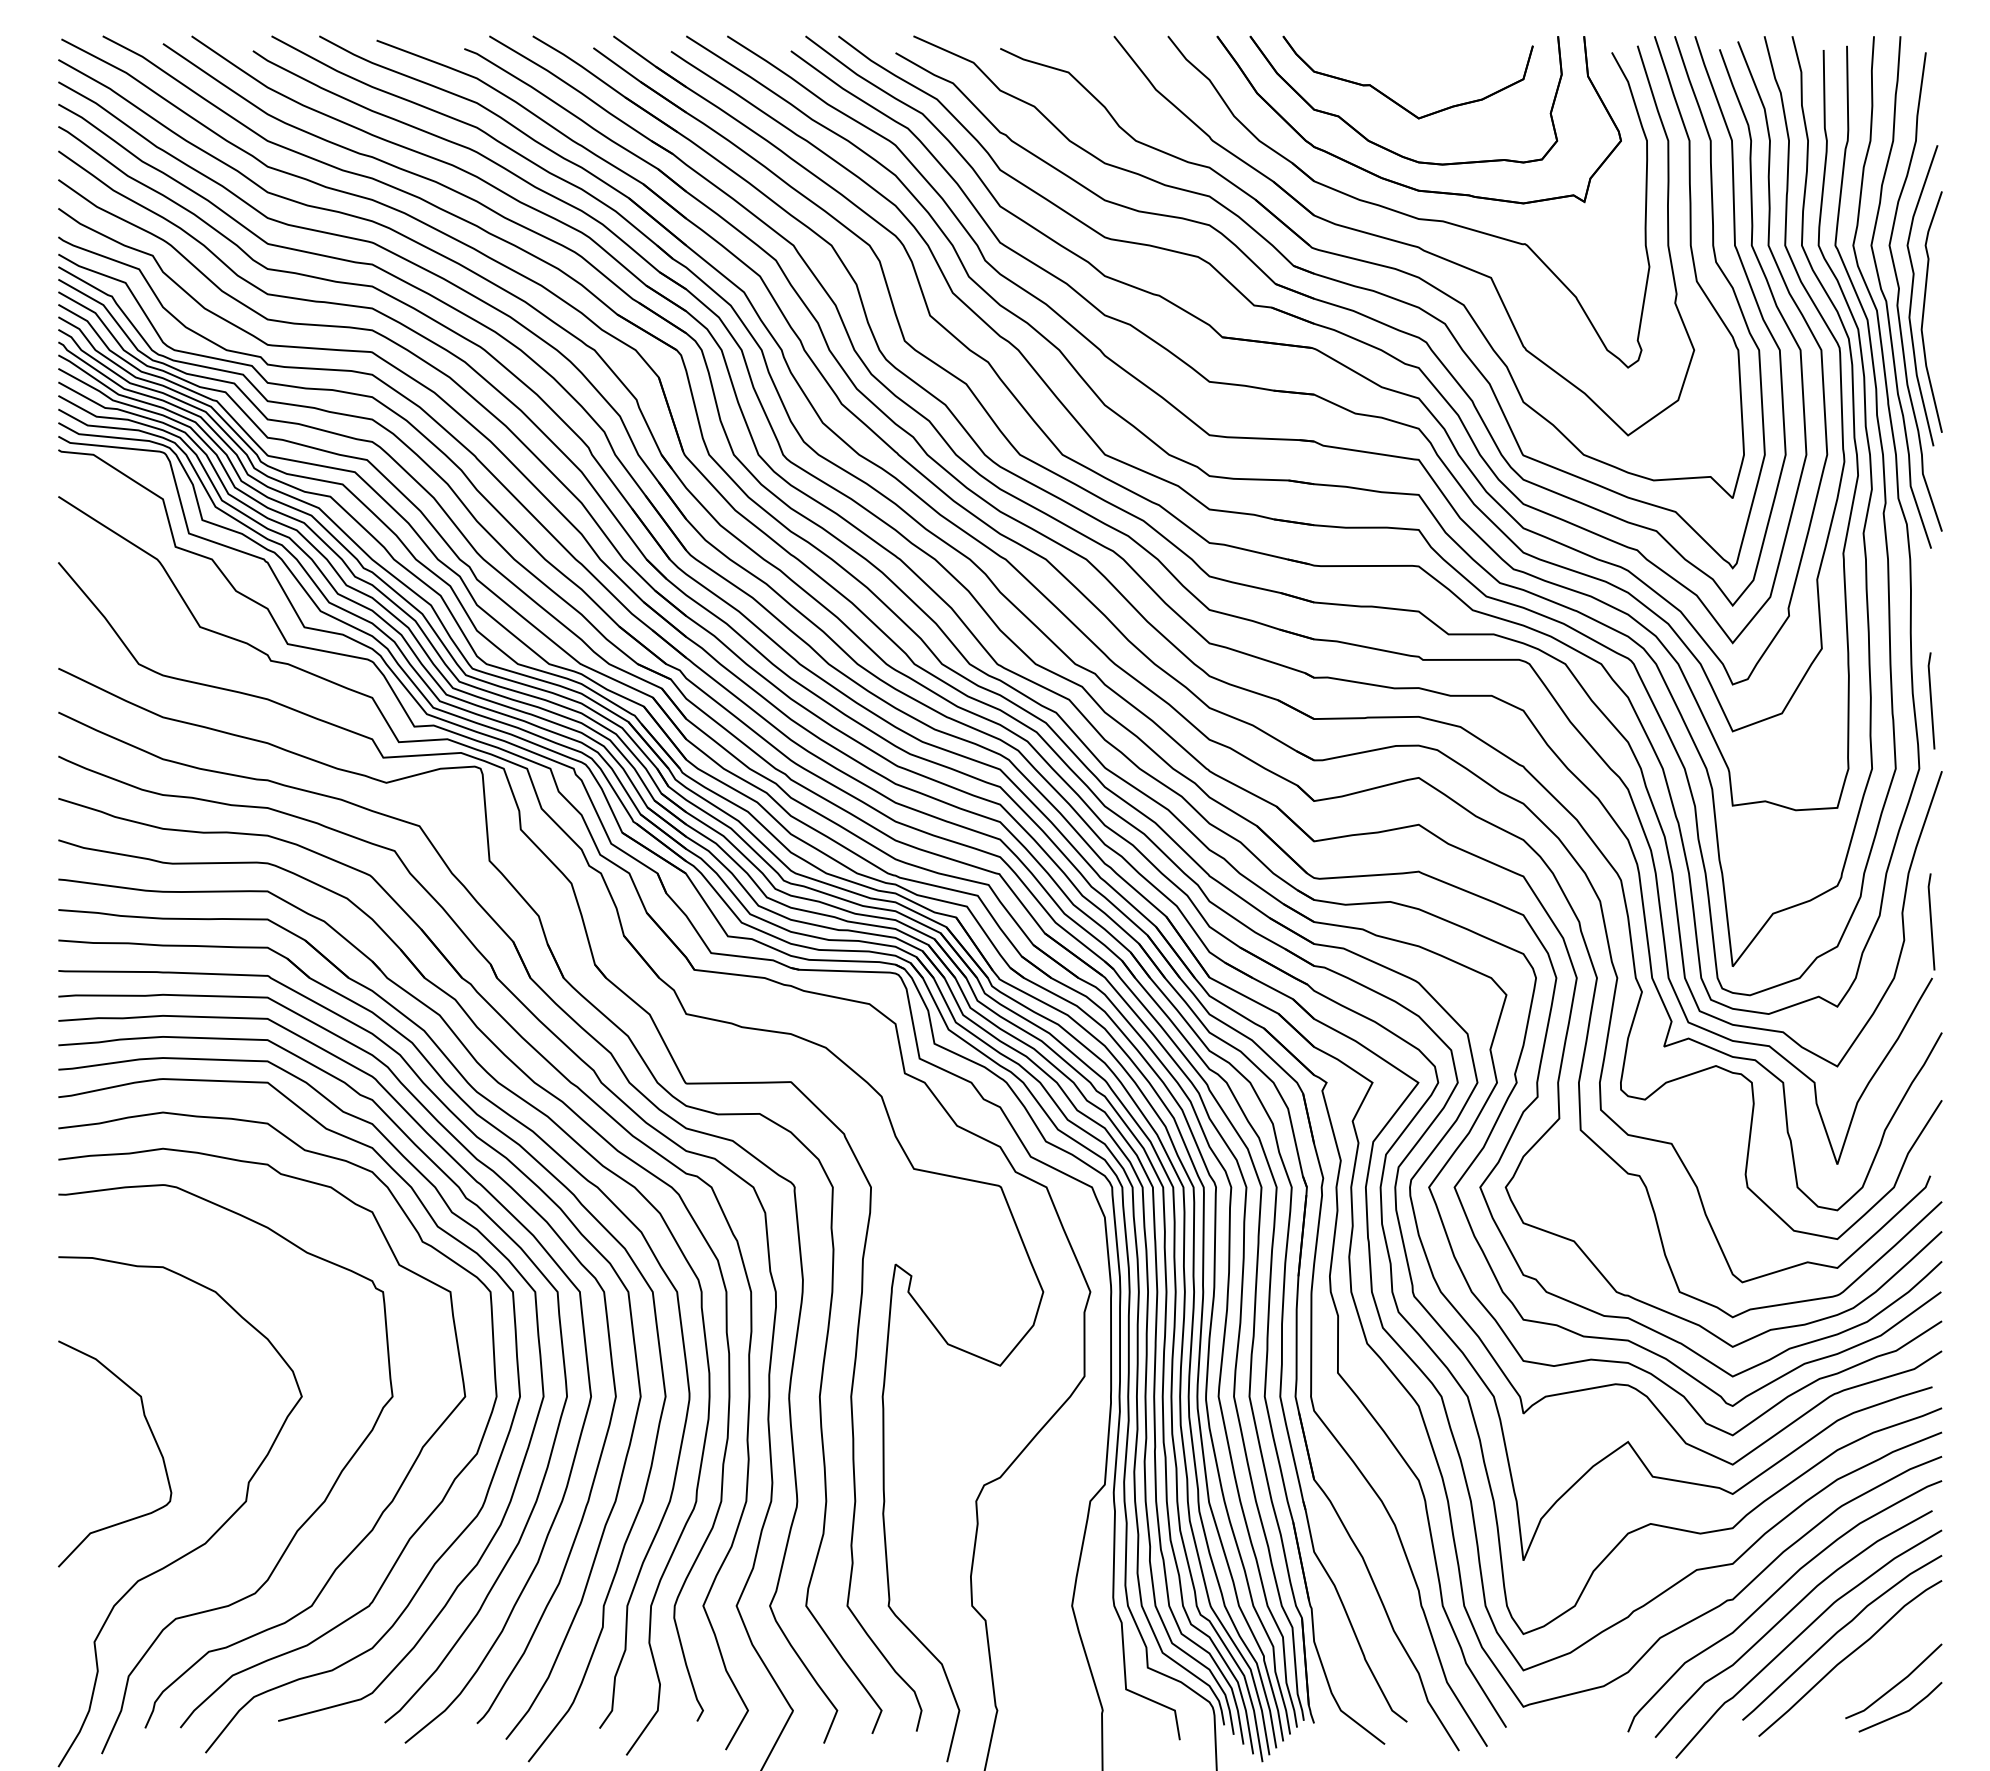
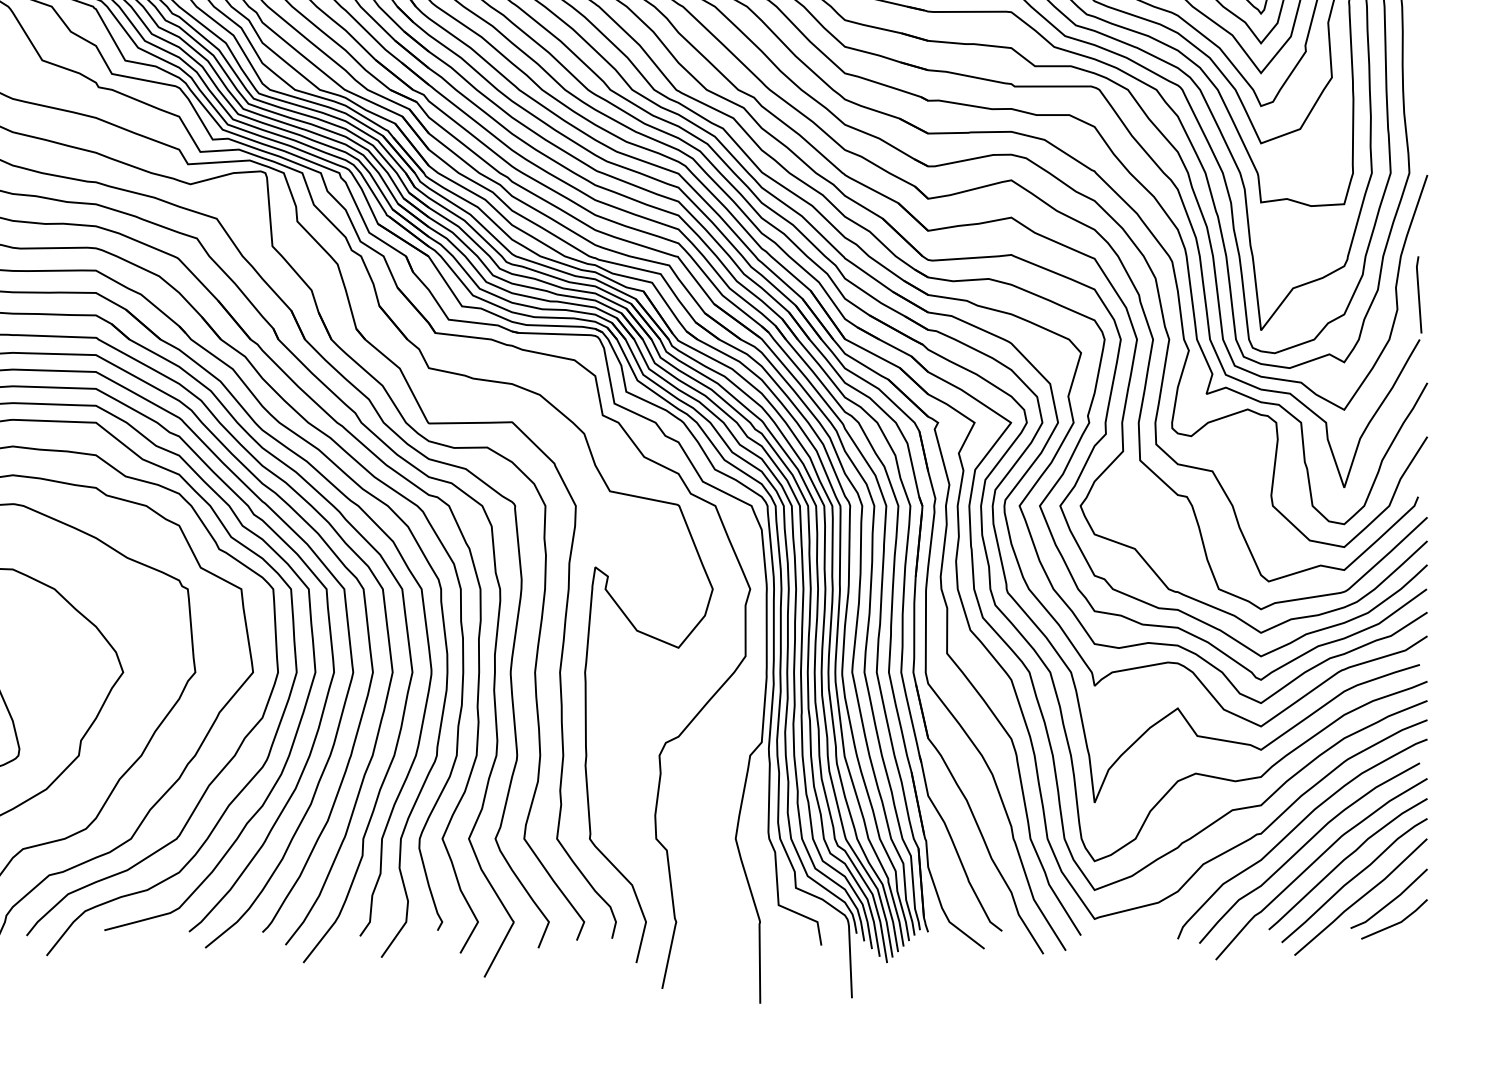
line: (1931, 700) -> (1419, 118), removed
curve: (1858, 1679) -> (1361, 897), added

